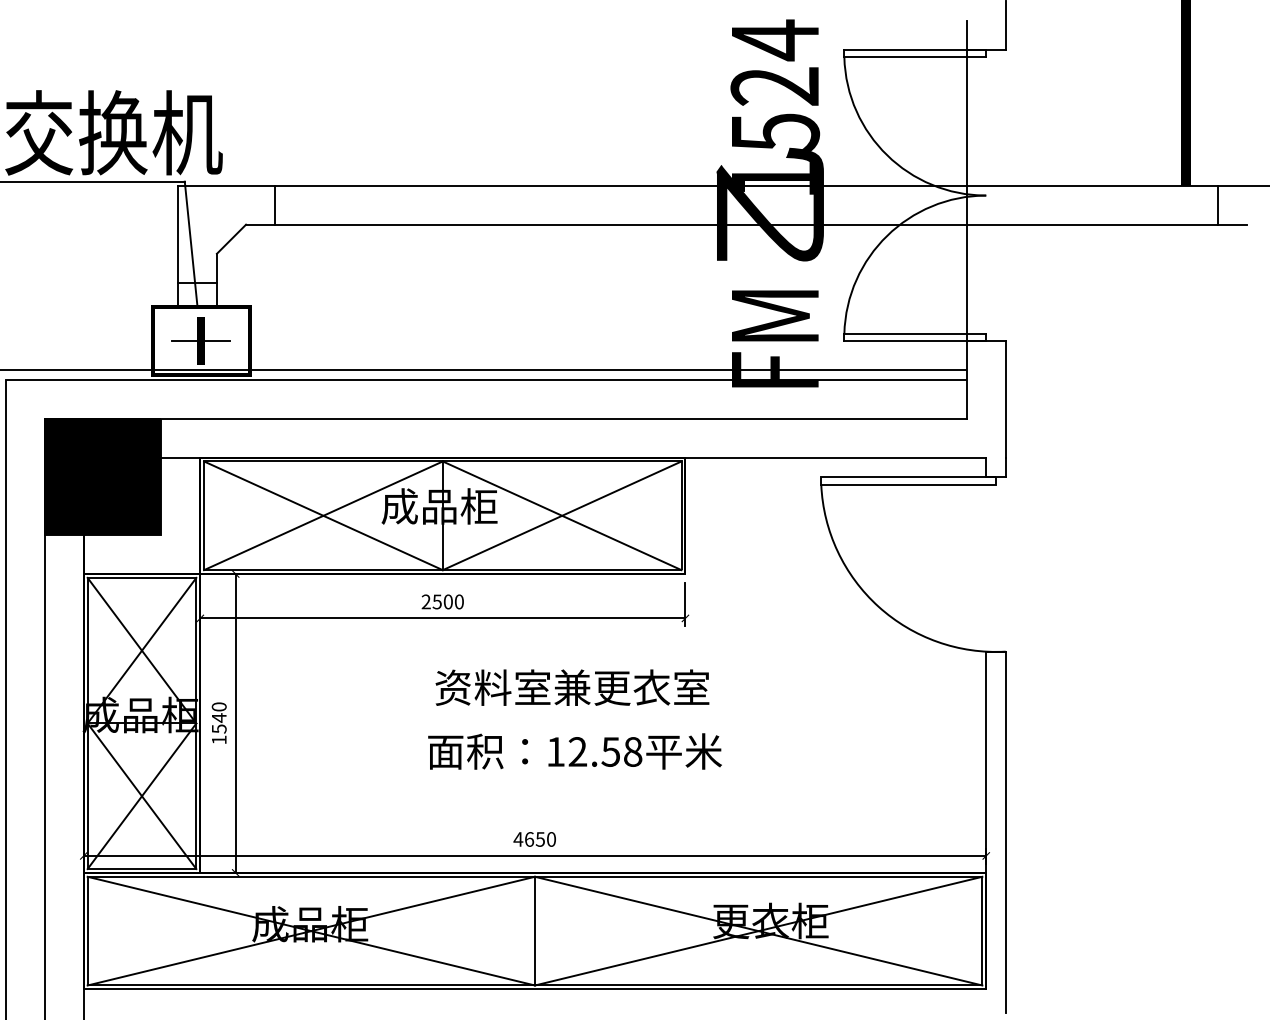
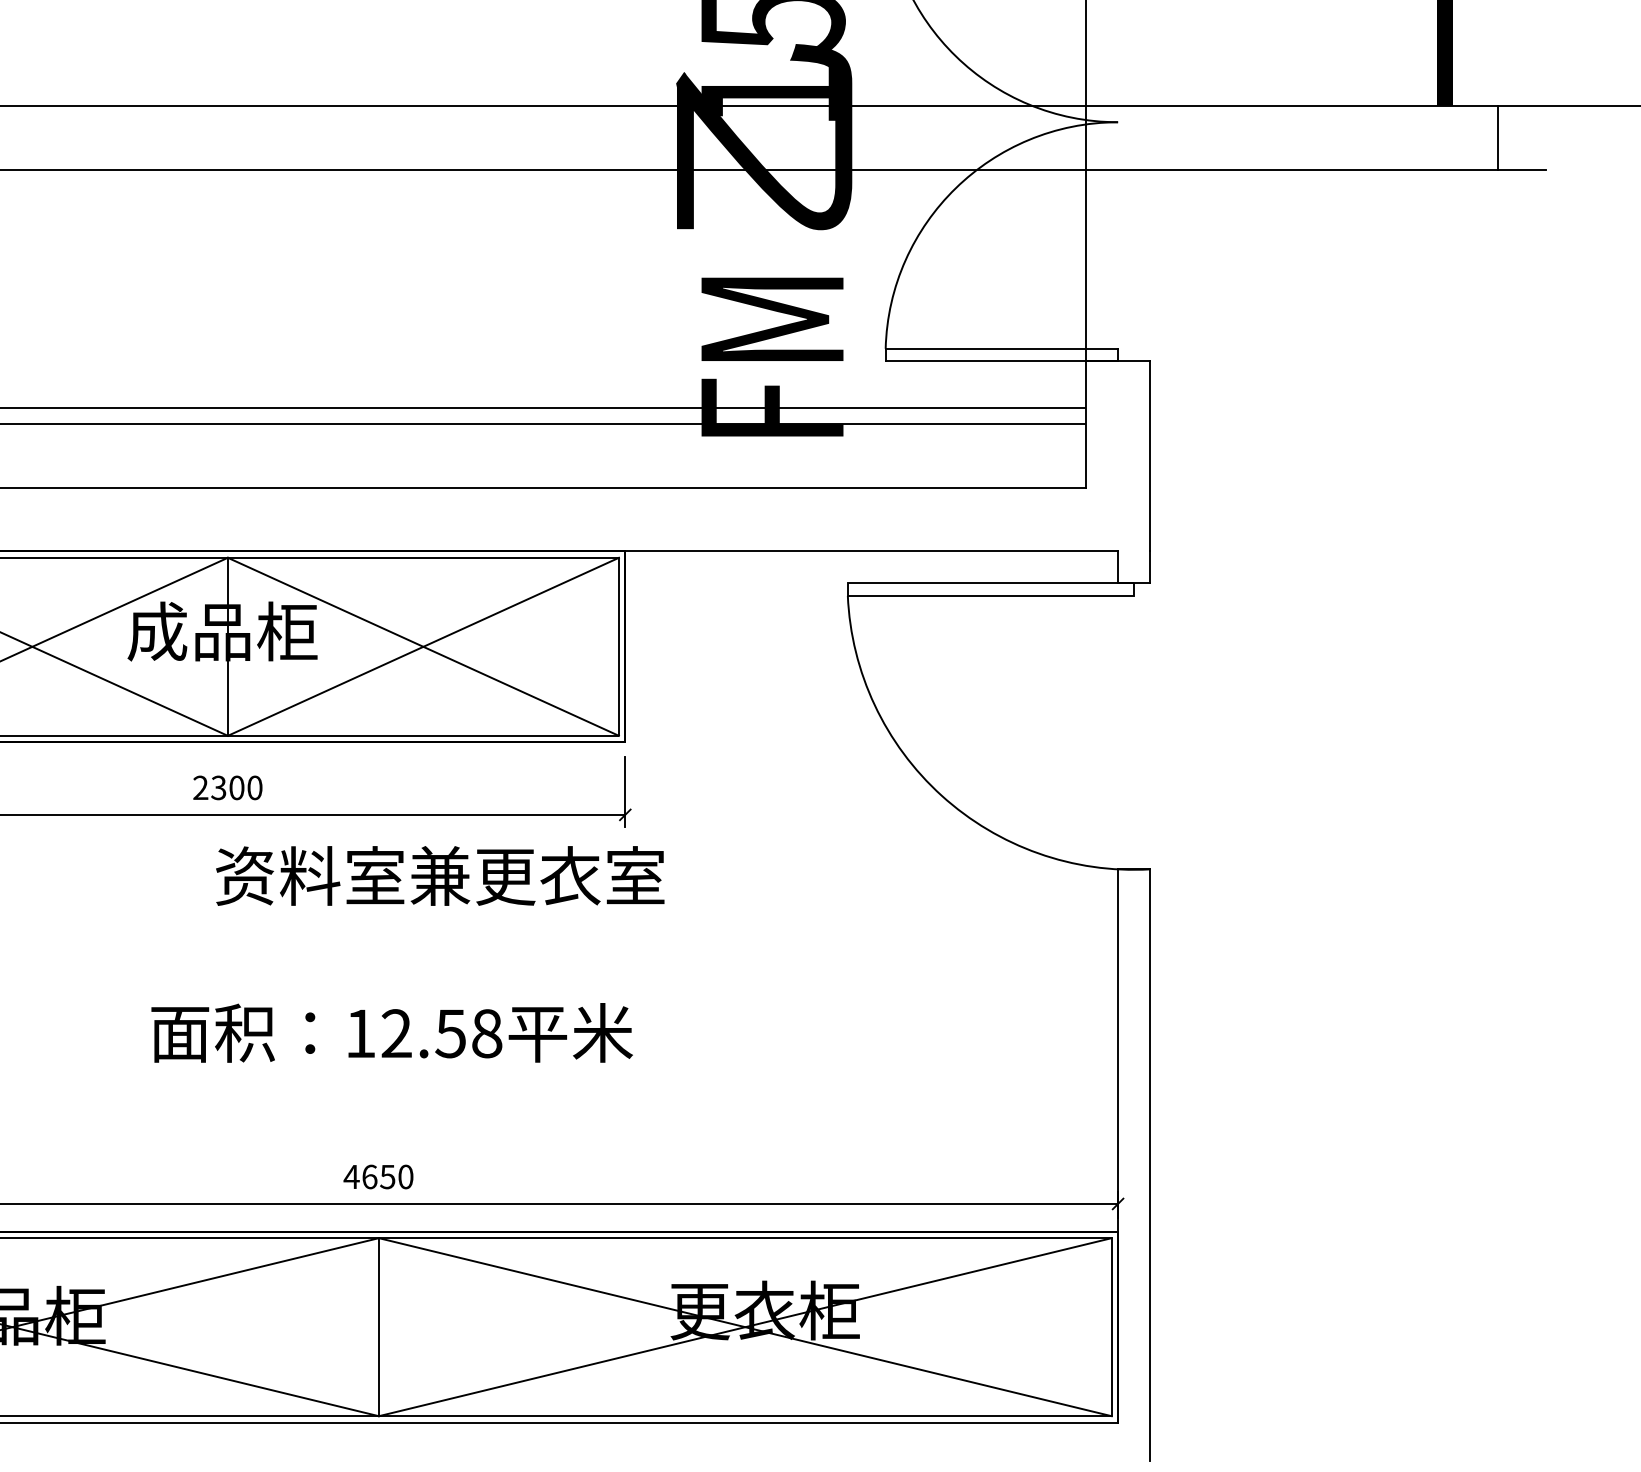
text: (437, 601) -> (219, 787), 2500 -> 2300
text: (572, 687) -> (440, 875), moved
text: (574, 751) -> (391, 1032), moved

